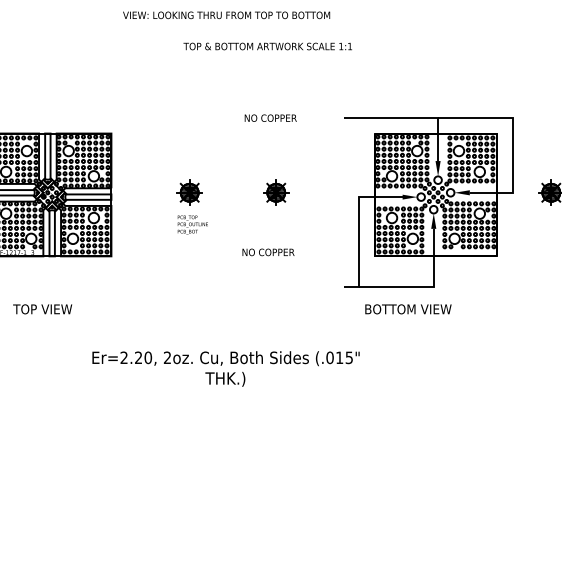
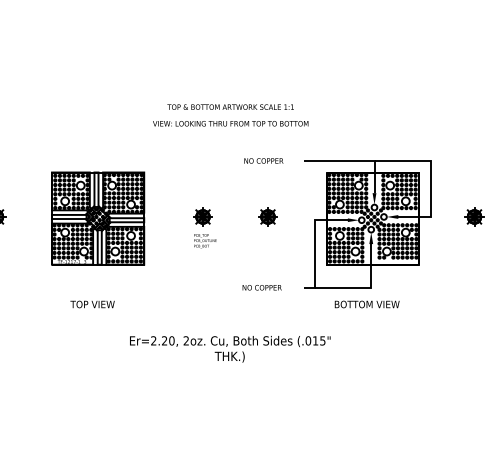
text: (226, 15) -> (230, 123), moved
text: (267, 45) -> (230, 106), moved
part: (428, 202) -> (367, 224), moved
text: (267, 252) -> (261, 287), moved

